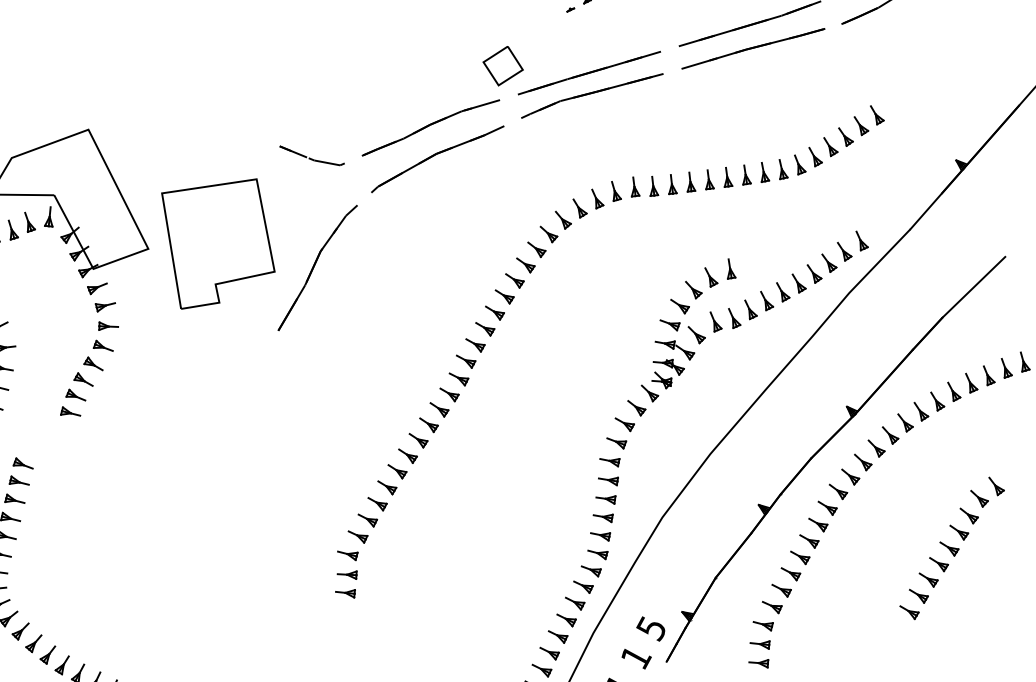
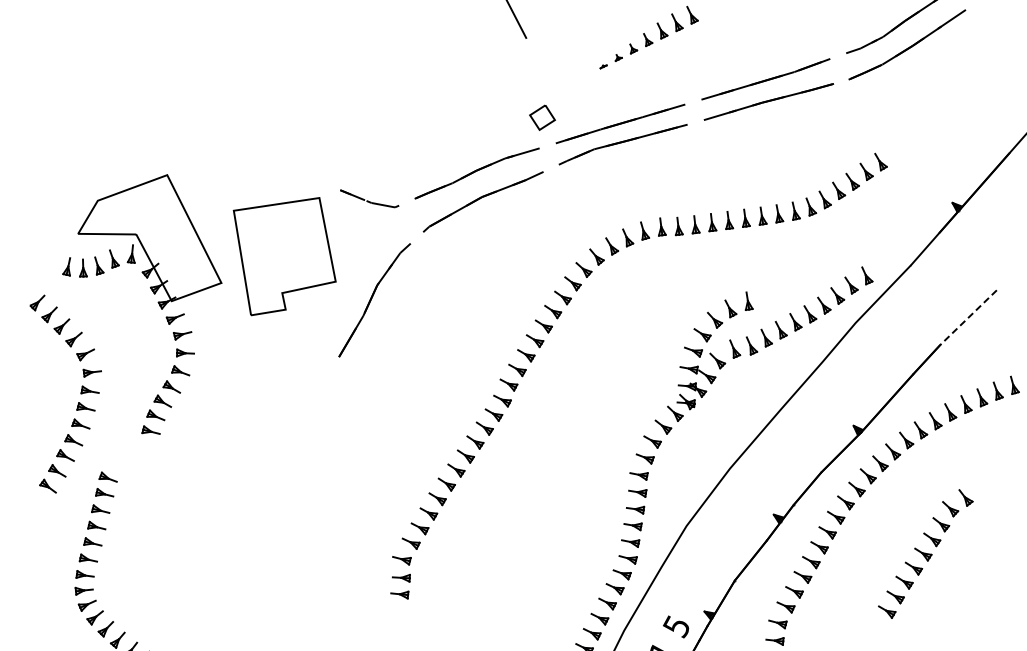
part: (503, 65) -> (542, 117), size x0.7
part: (218, 243) -> (284, 256), moved
line: (973, 288) -> (968, 318), solid -> dashed
part: (951, 547) -> (925, 553), moved

